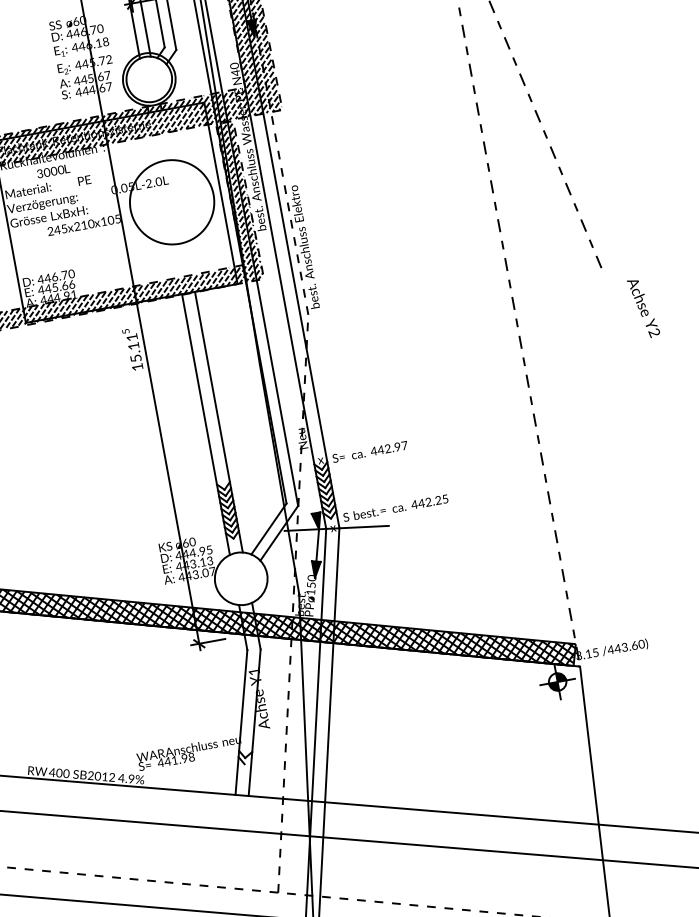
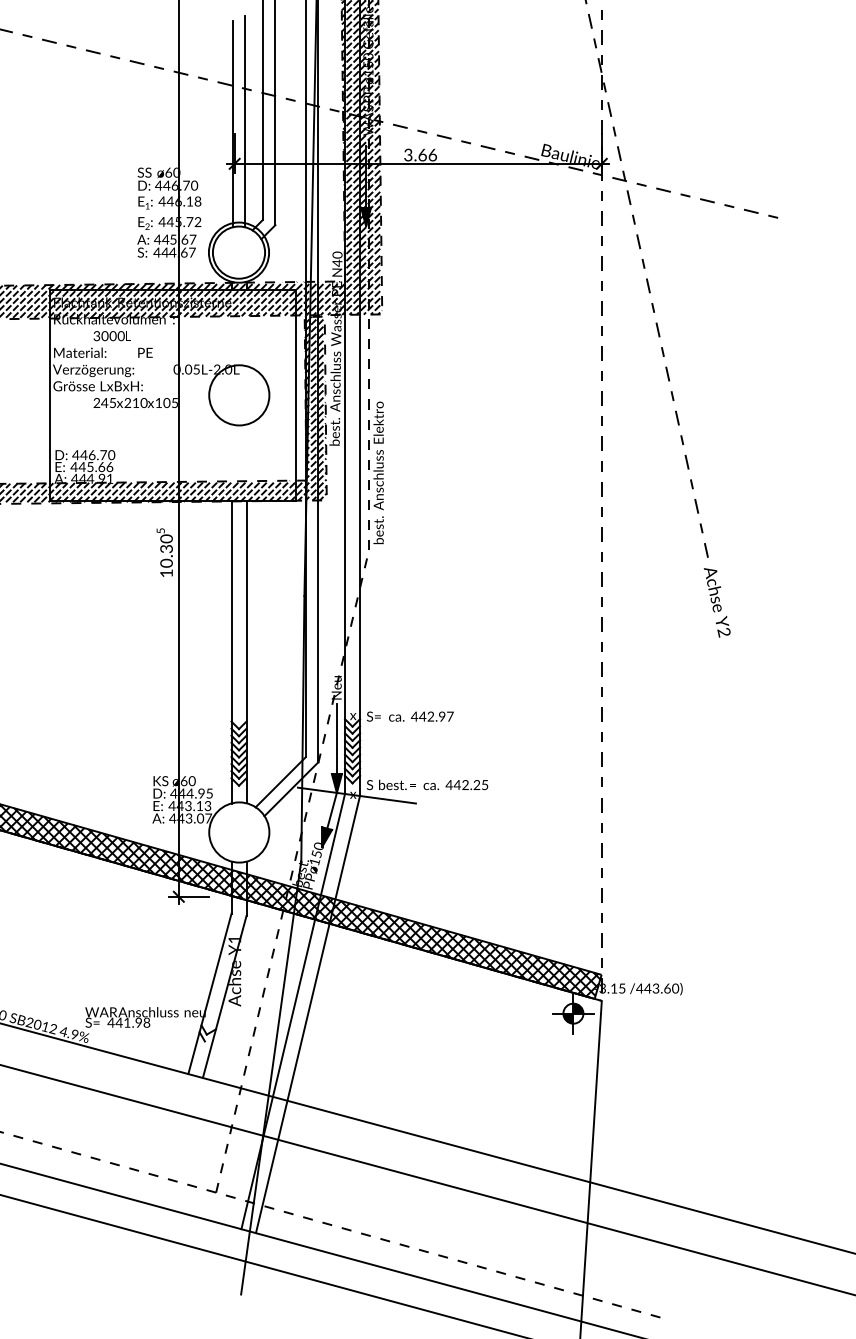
circle: (172, 202) -> (239, 395), size x0.62
text: (643, 308) -> (716, 602), moved
text: (133, 347) -> (166, 550), 15.11 -> 10.30
line: (310, 483) -> (336, 739), added

